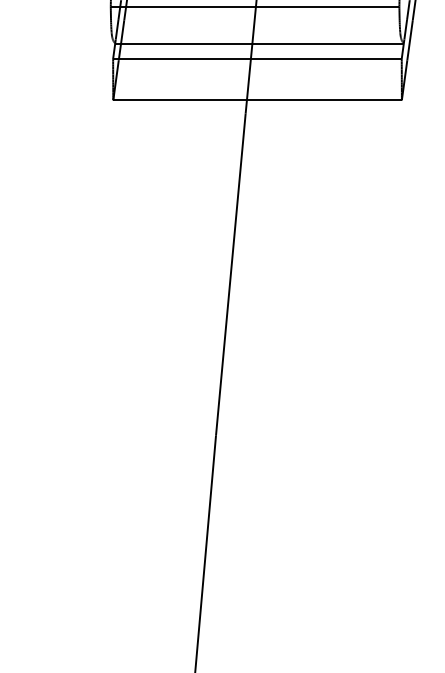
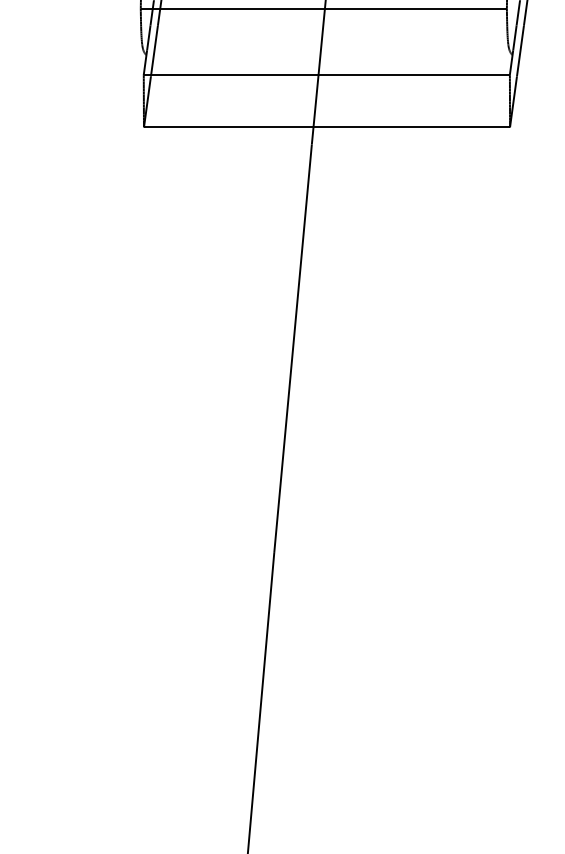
line: (259, 43) -> (329, 55), removed

